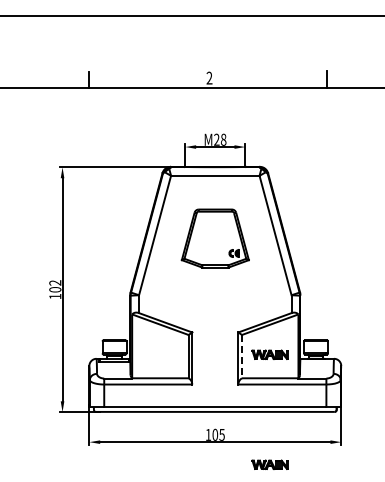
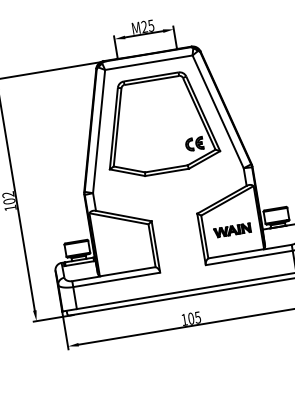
text: (223, 139) -> (151, 25), M28 -> M25
part: (215, 238) -> (159, 124), size x1.67
line: (242, 356) -> (205, 236), dashed -> solid
part: (269, 464) -> (249, 339), removed

